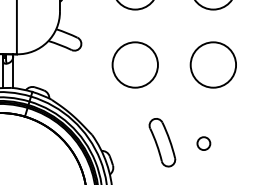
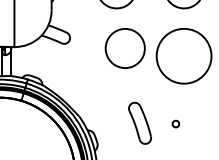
circle: (134, 64) -> (124, 48), moved
circle: (213, 64) -> (184, 55), size x1.4
circle: (203, 143) -> (175, 124), size x0.6

